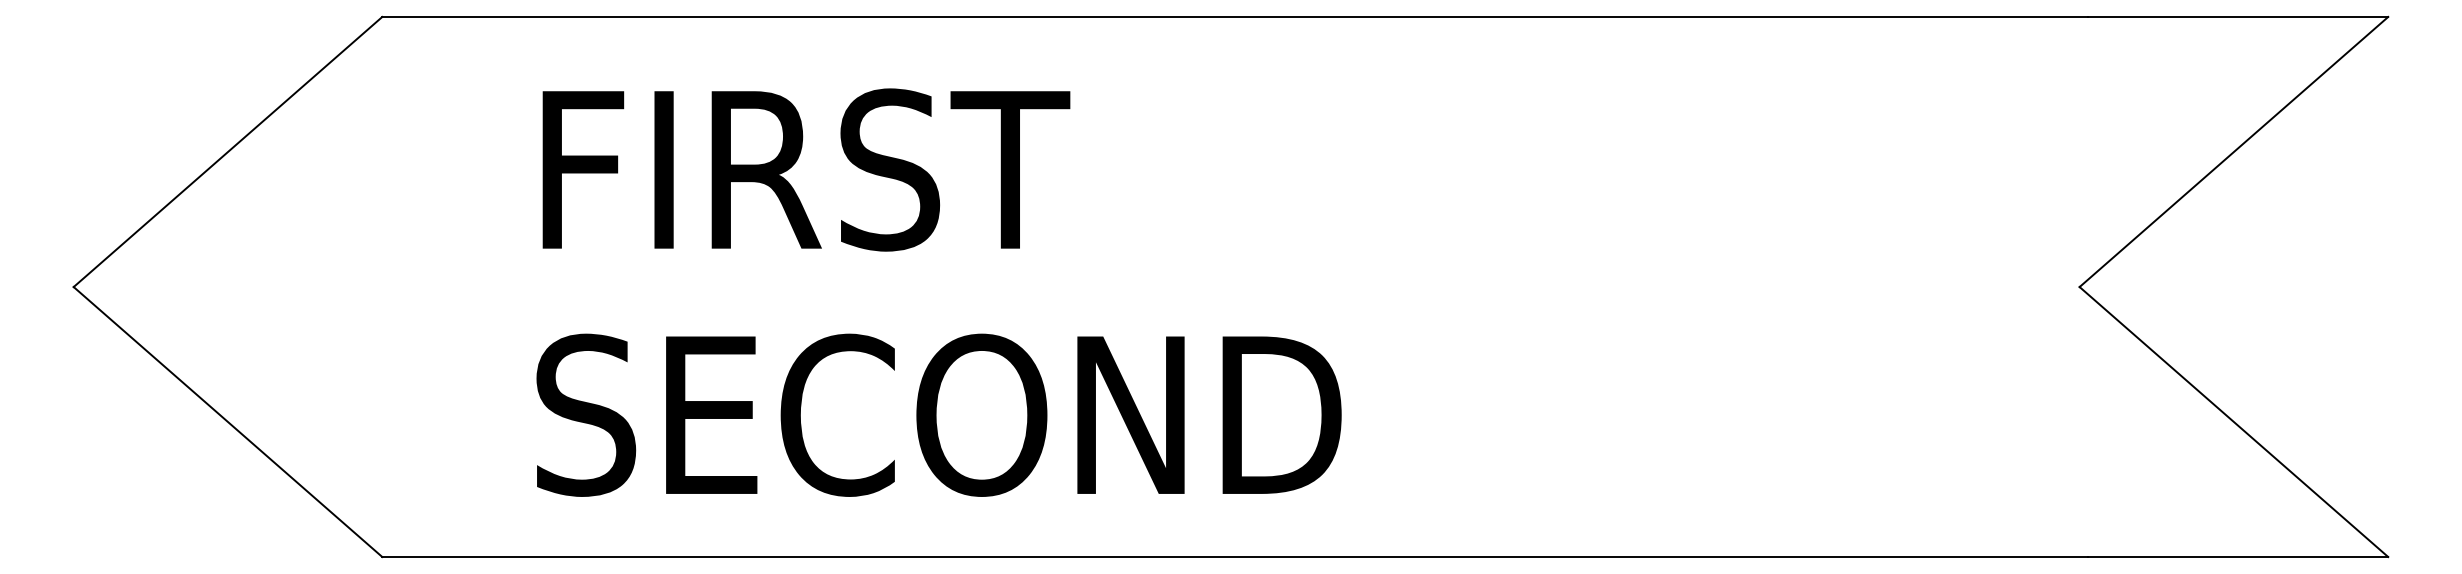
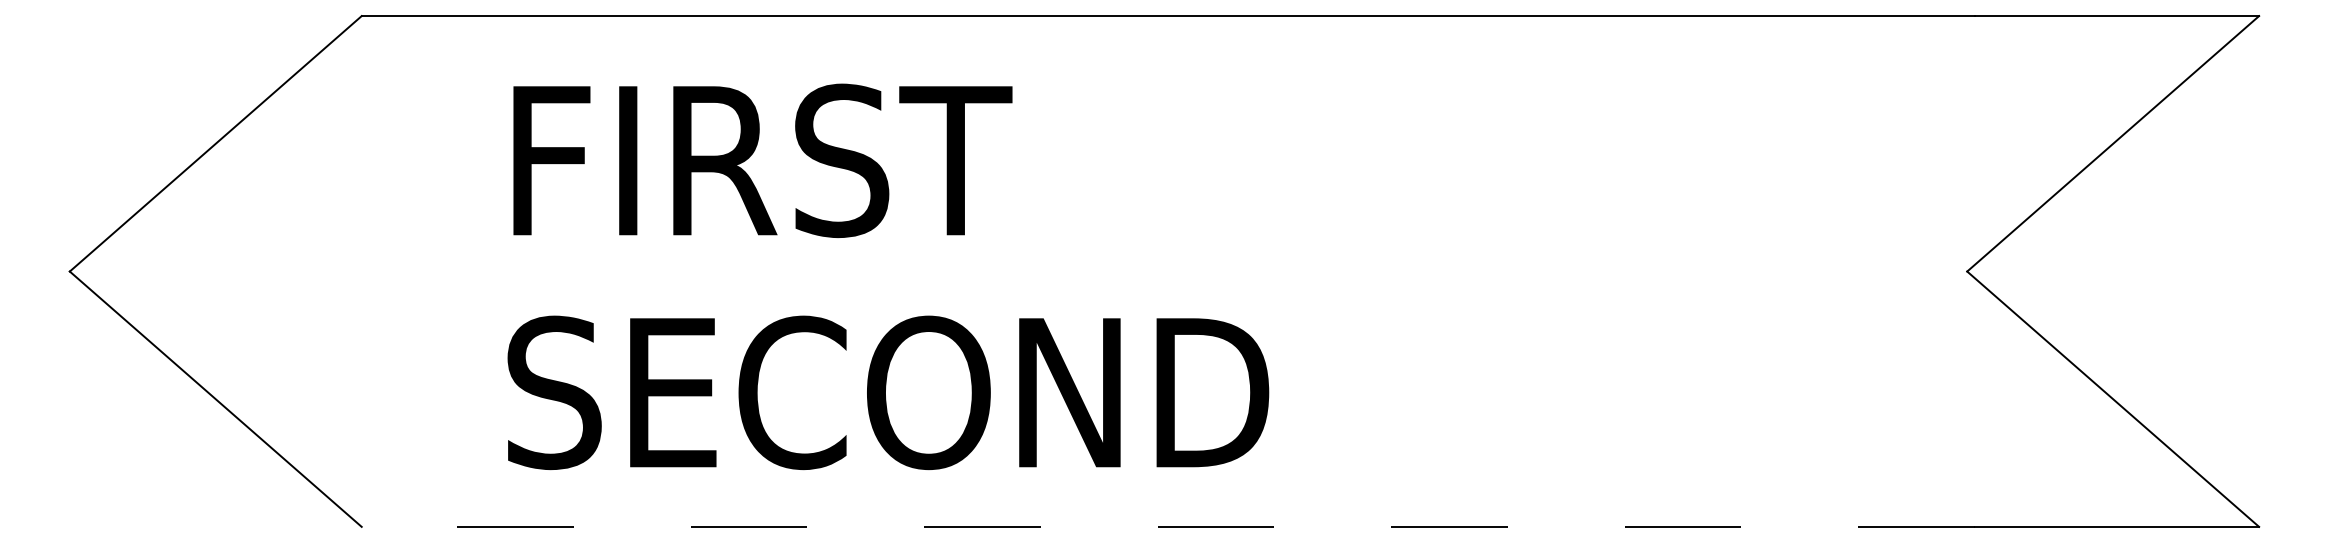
line: (1235, 556) -> (1168, 526), solid -> dashed

